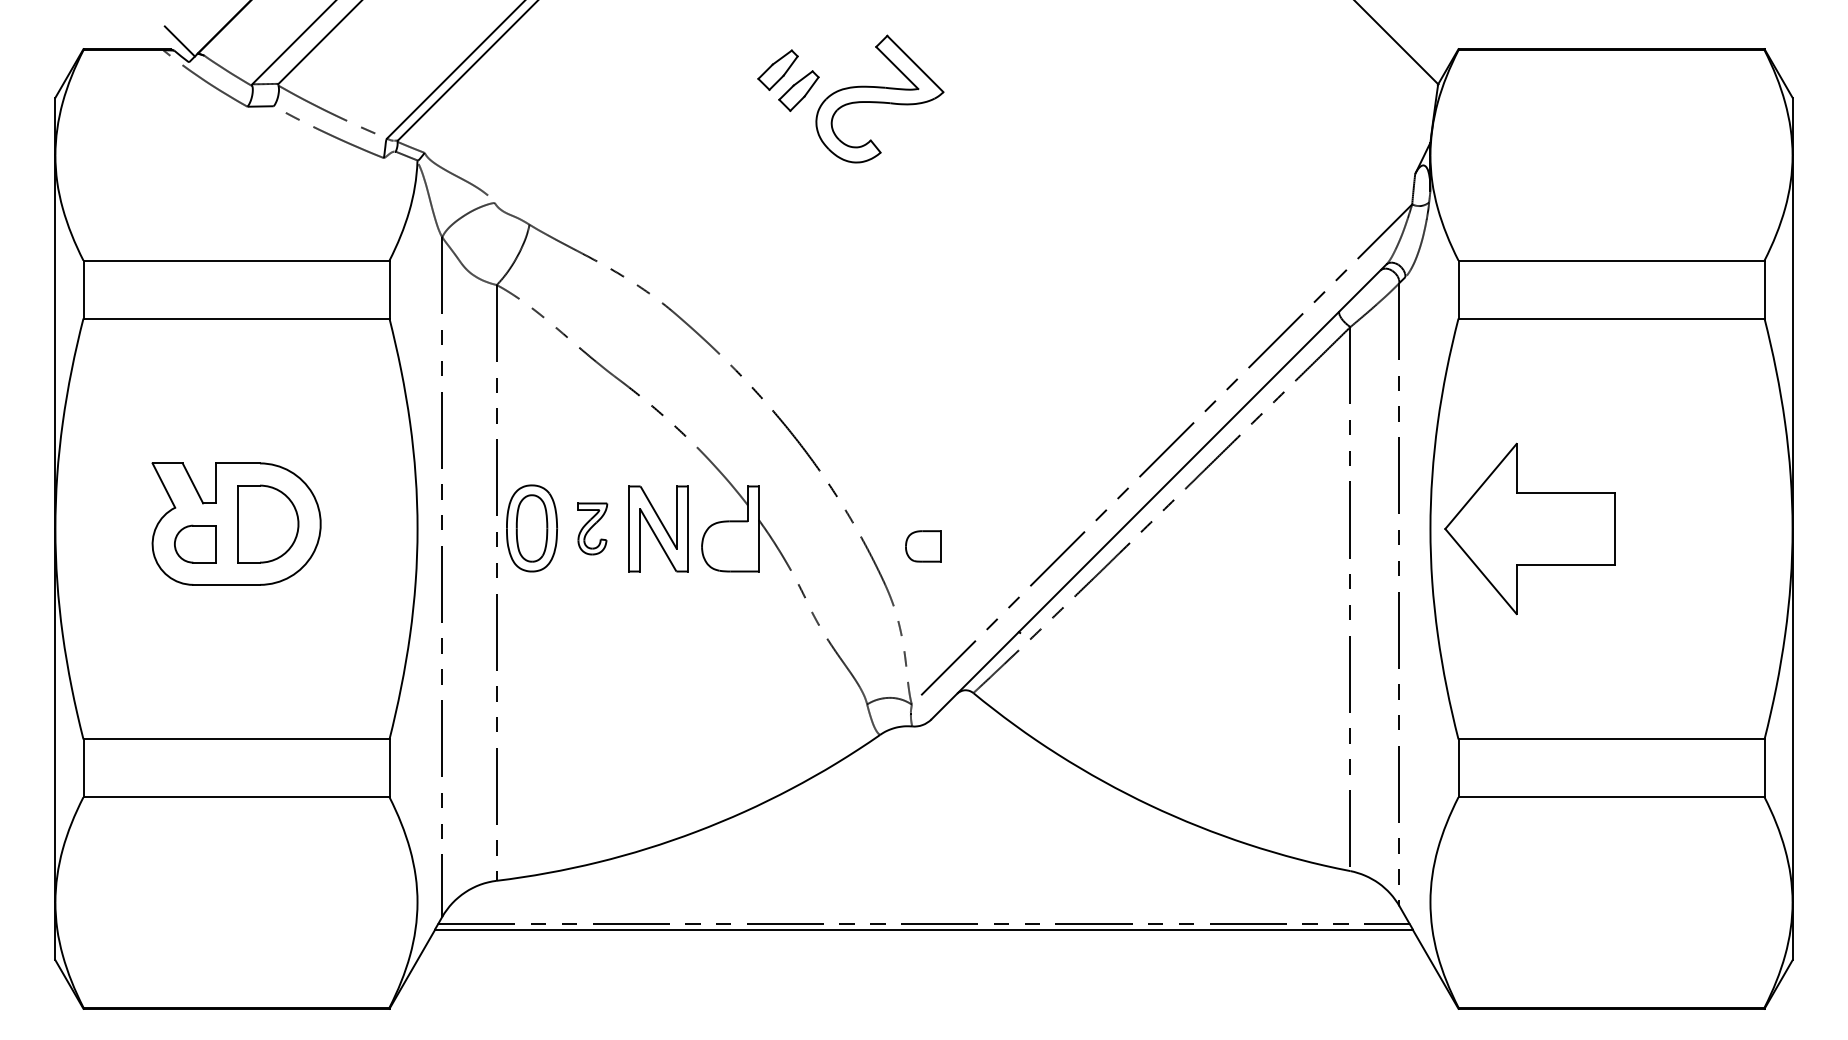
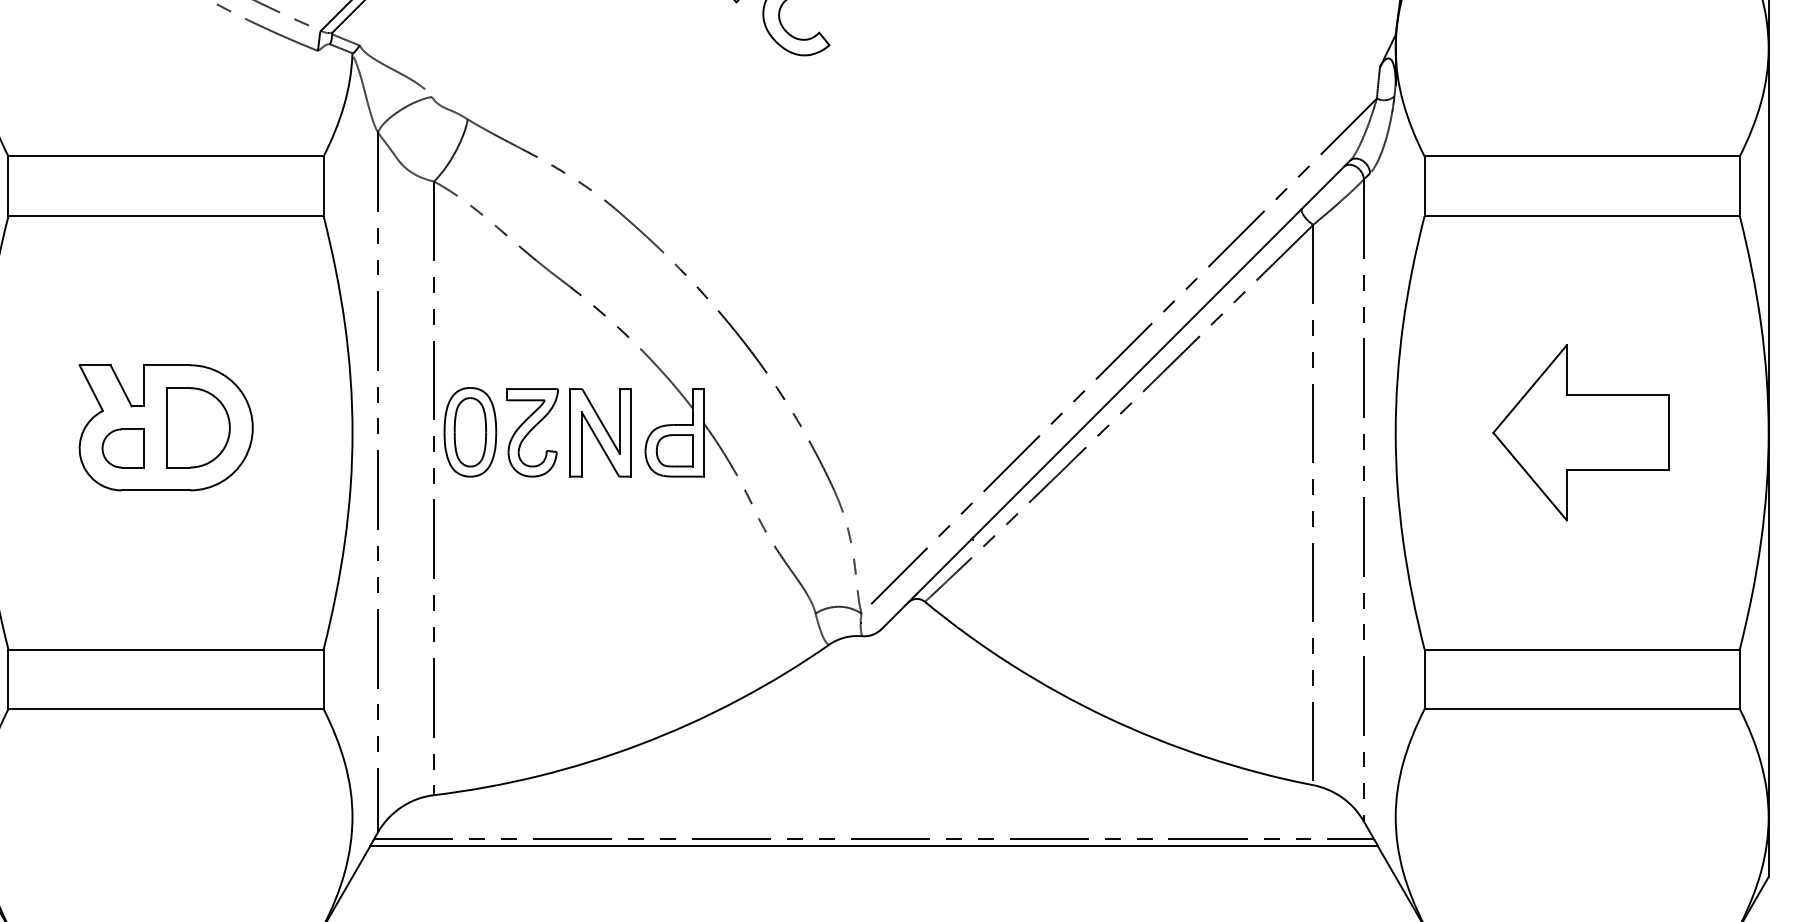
part: (592, 528) -> (532, 432), size x1.67
part: (1529, 528) -> (1580, 432), moved
part: (923, 546) -> (674, 450), moved

